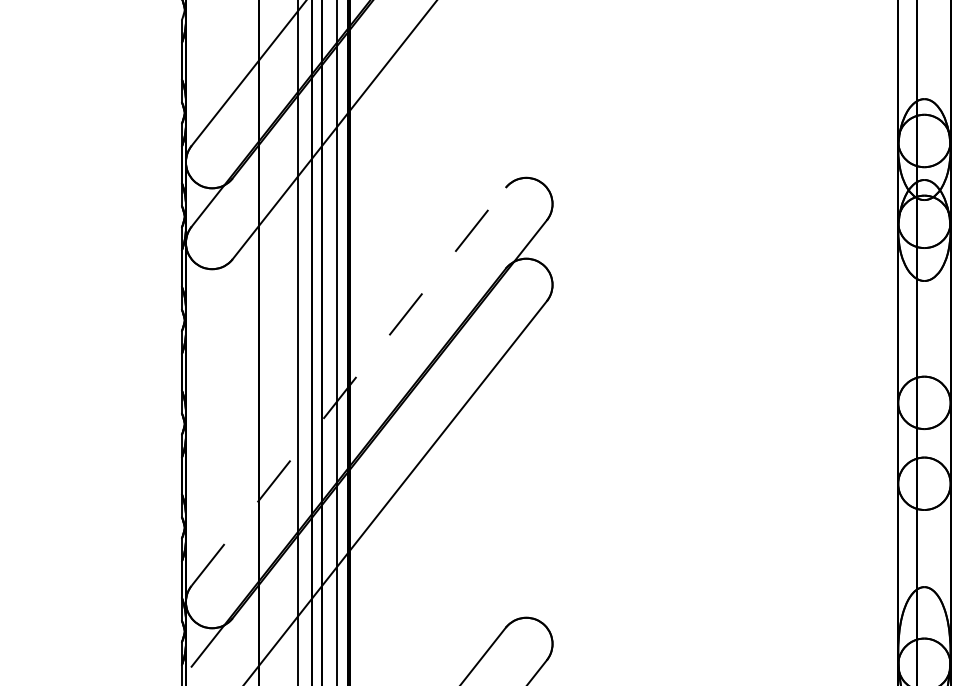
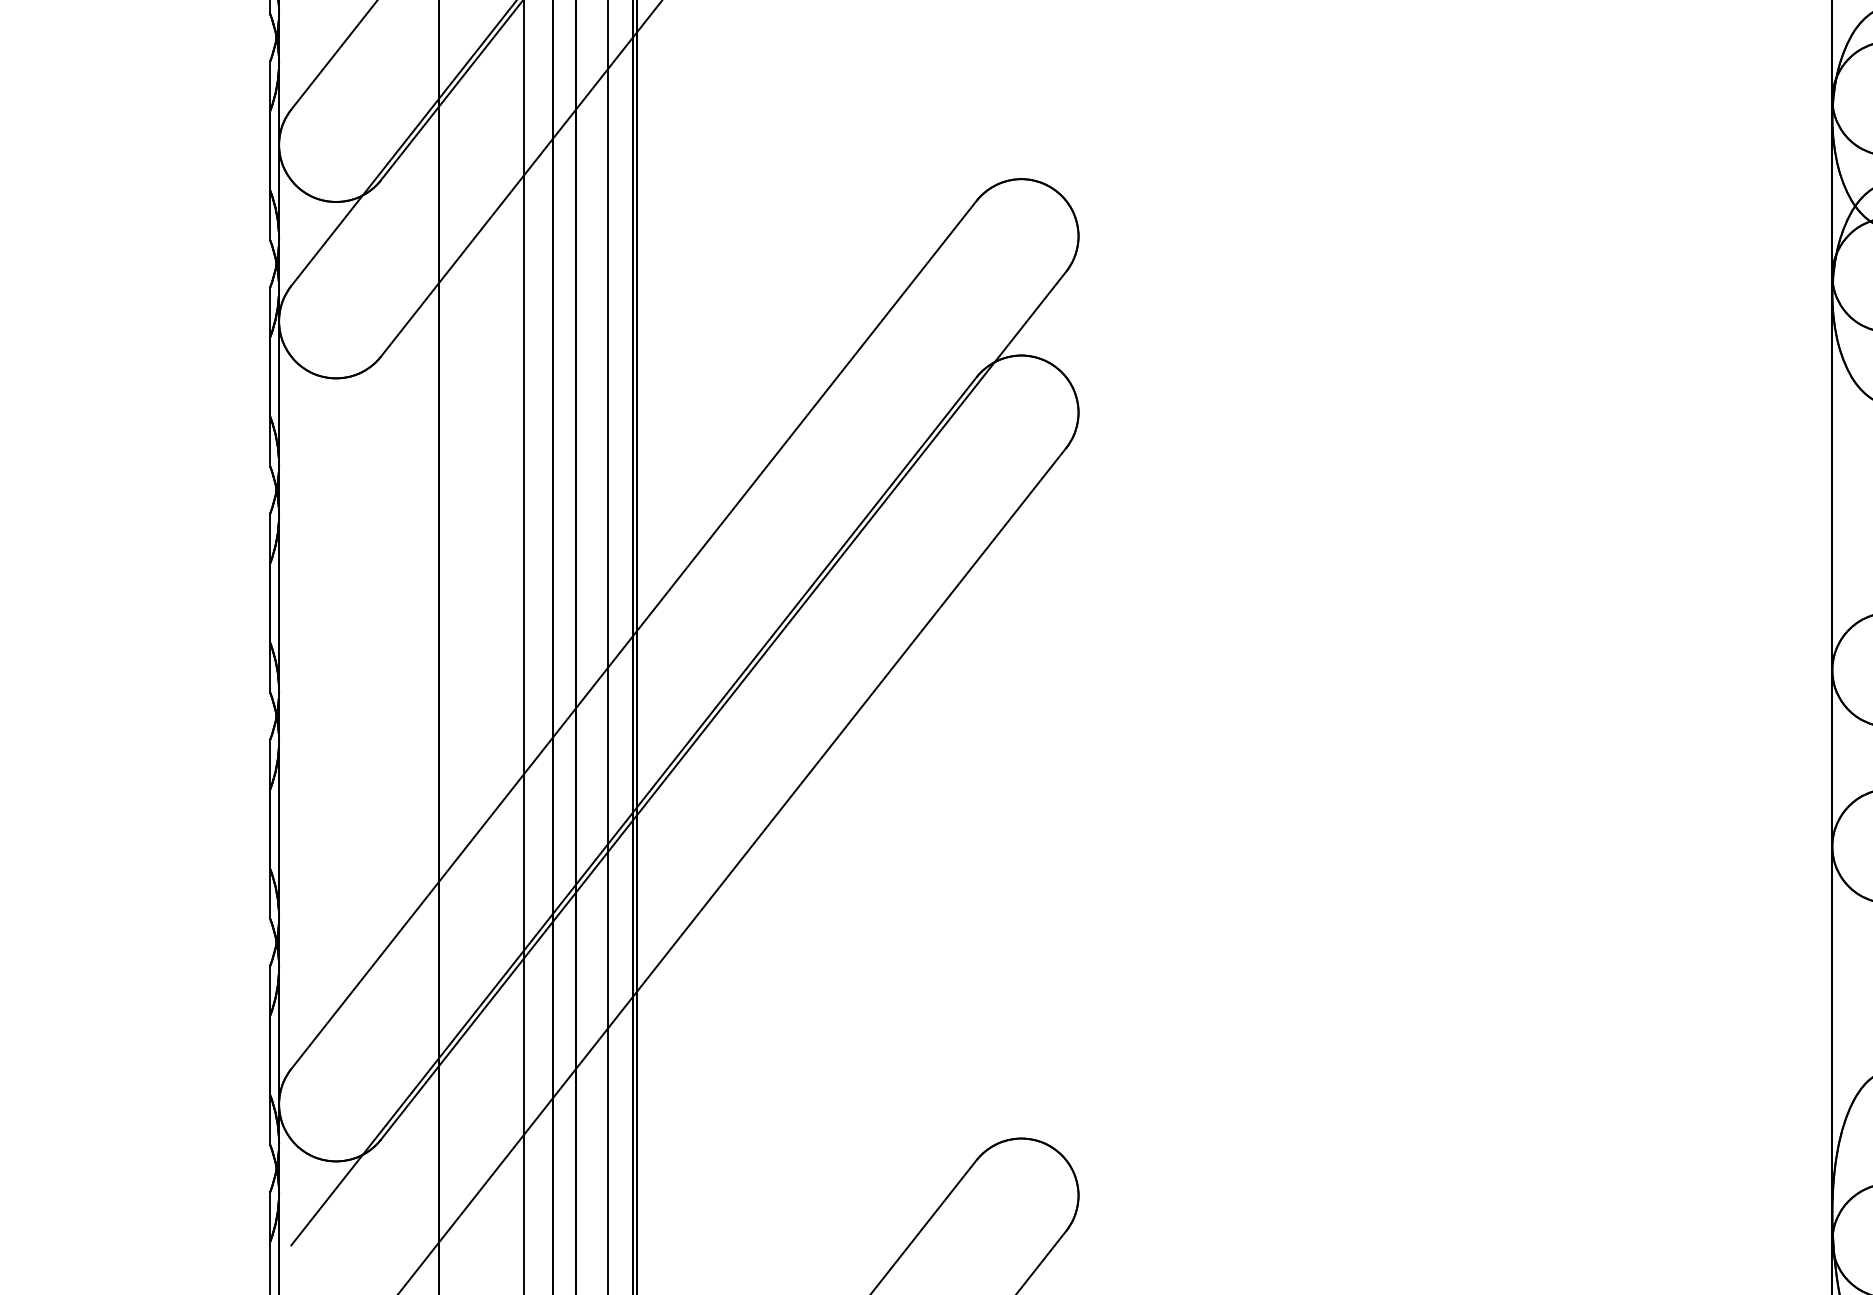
line: (348, 386) -> (633, 634), dashed -> solid

